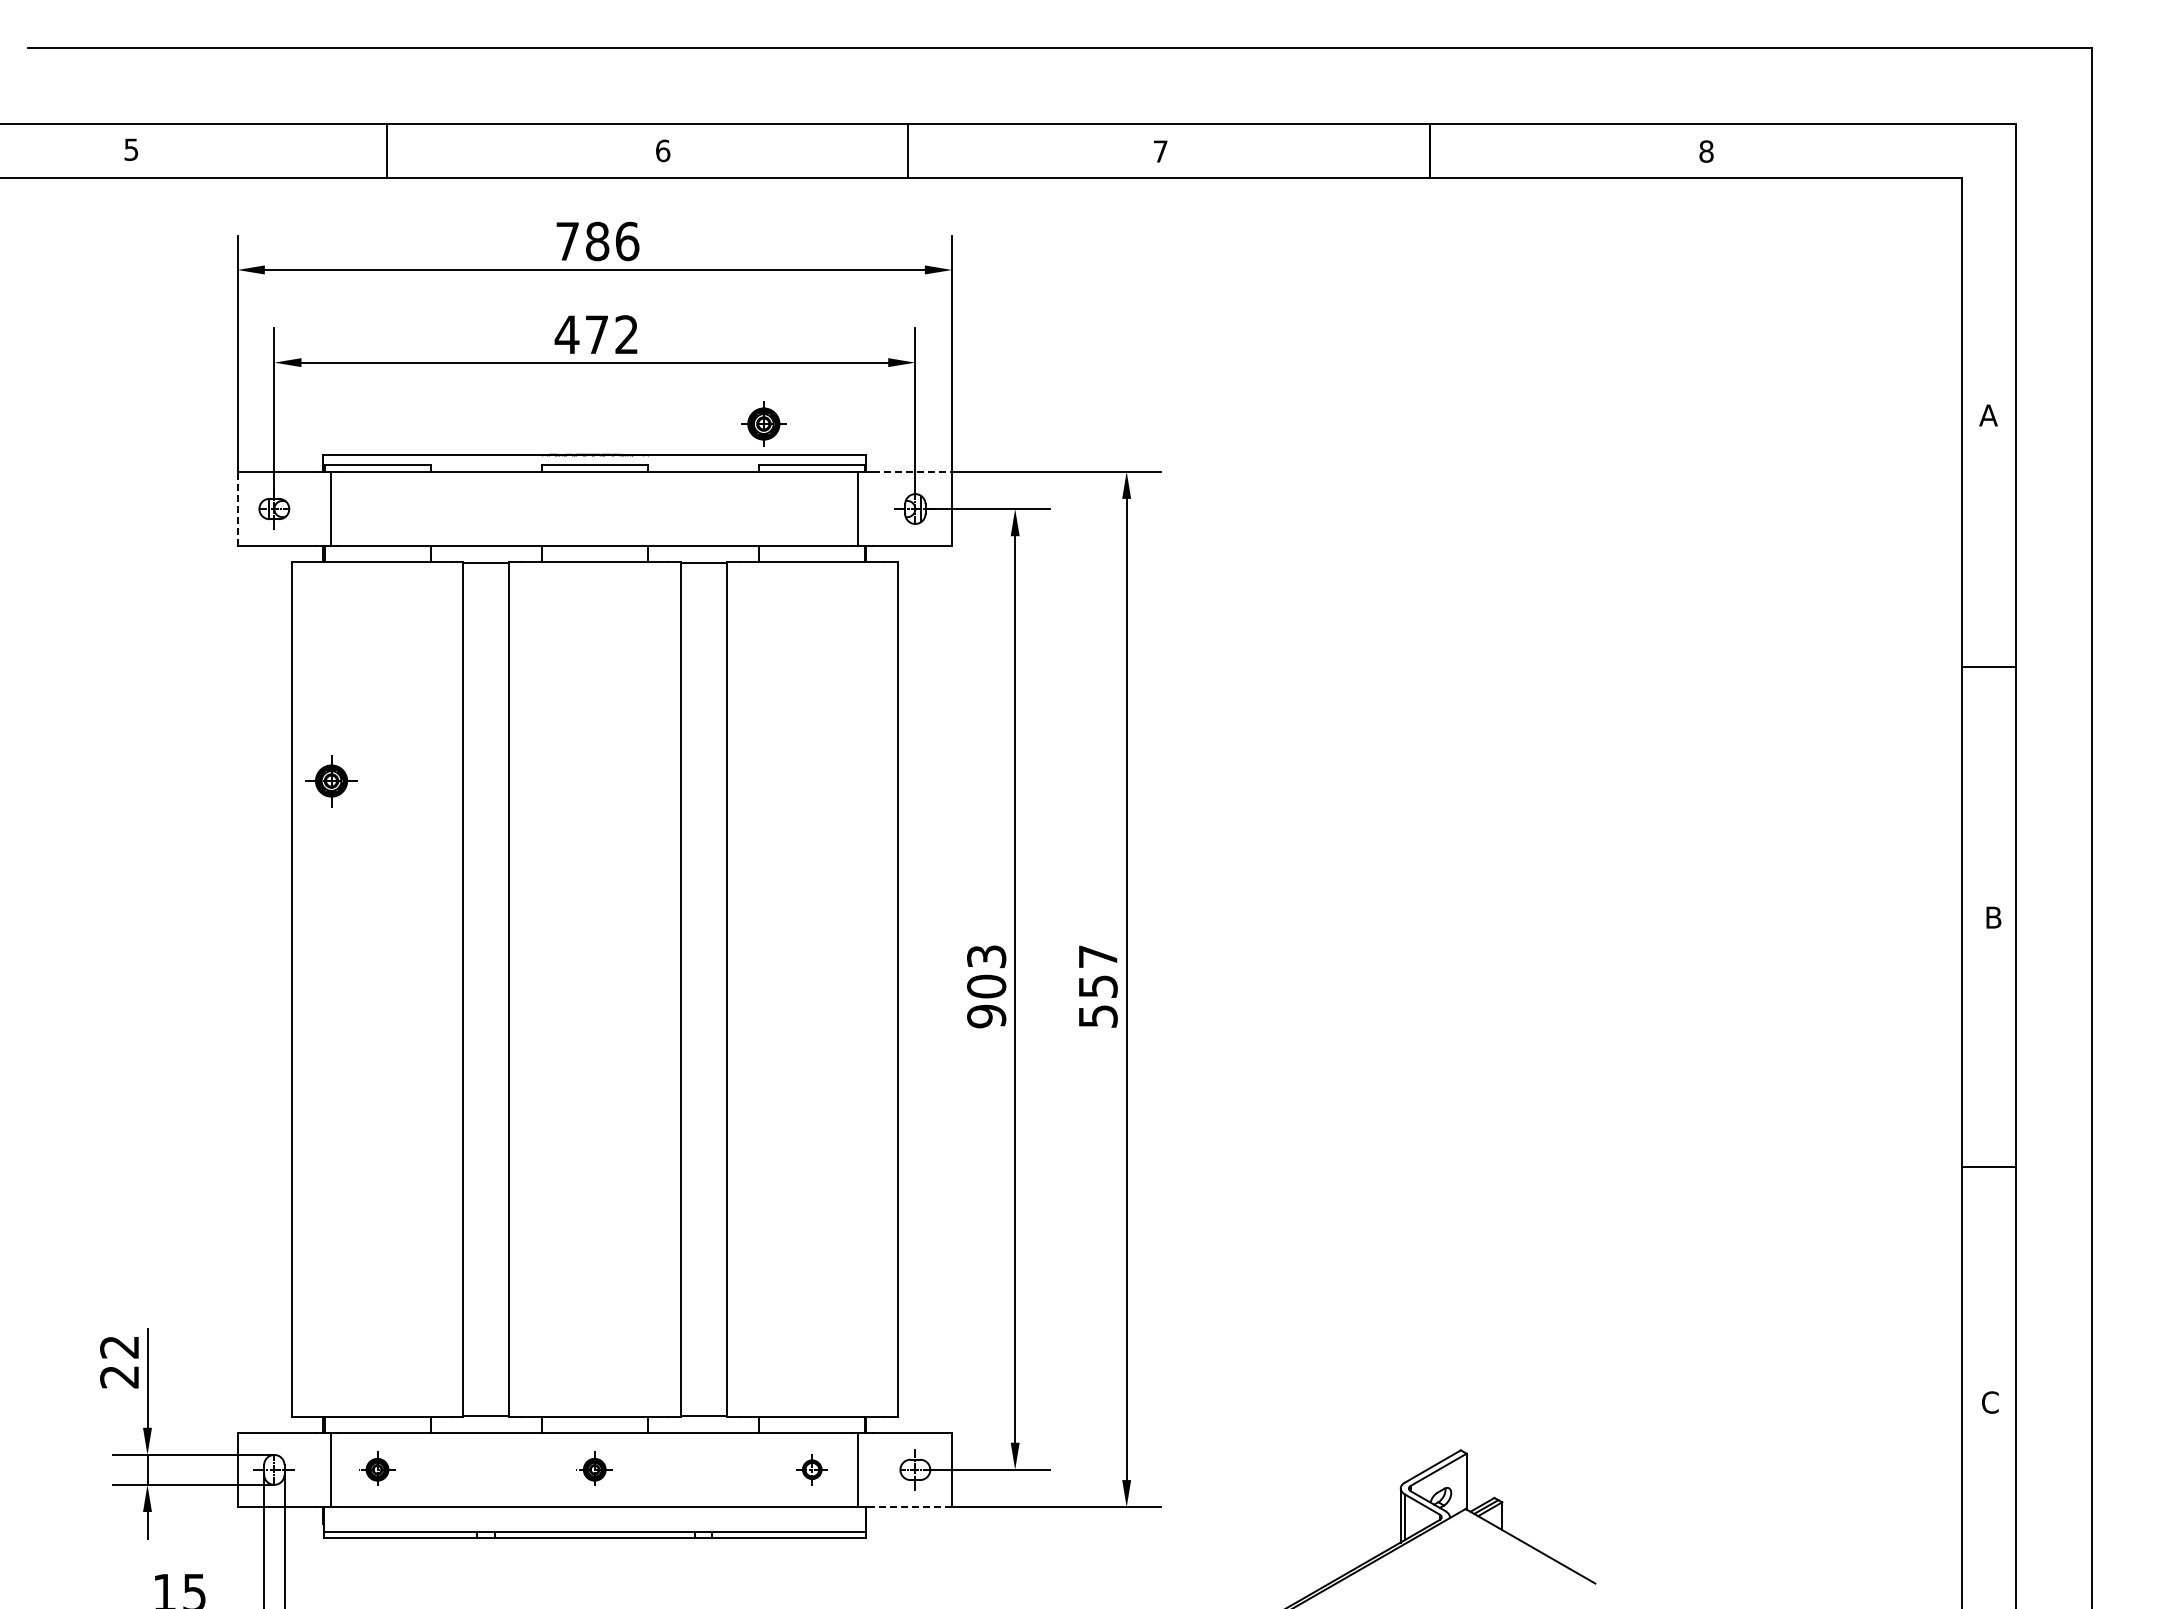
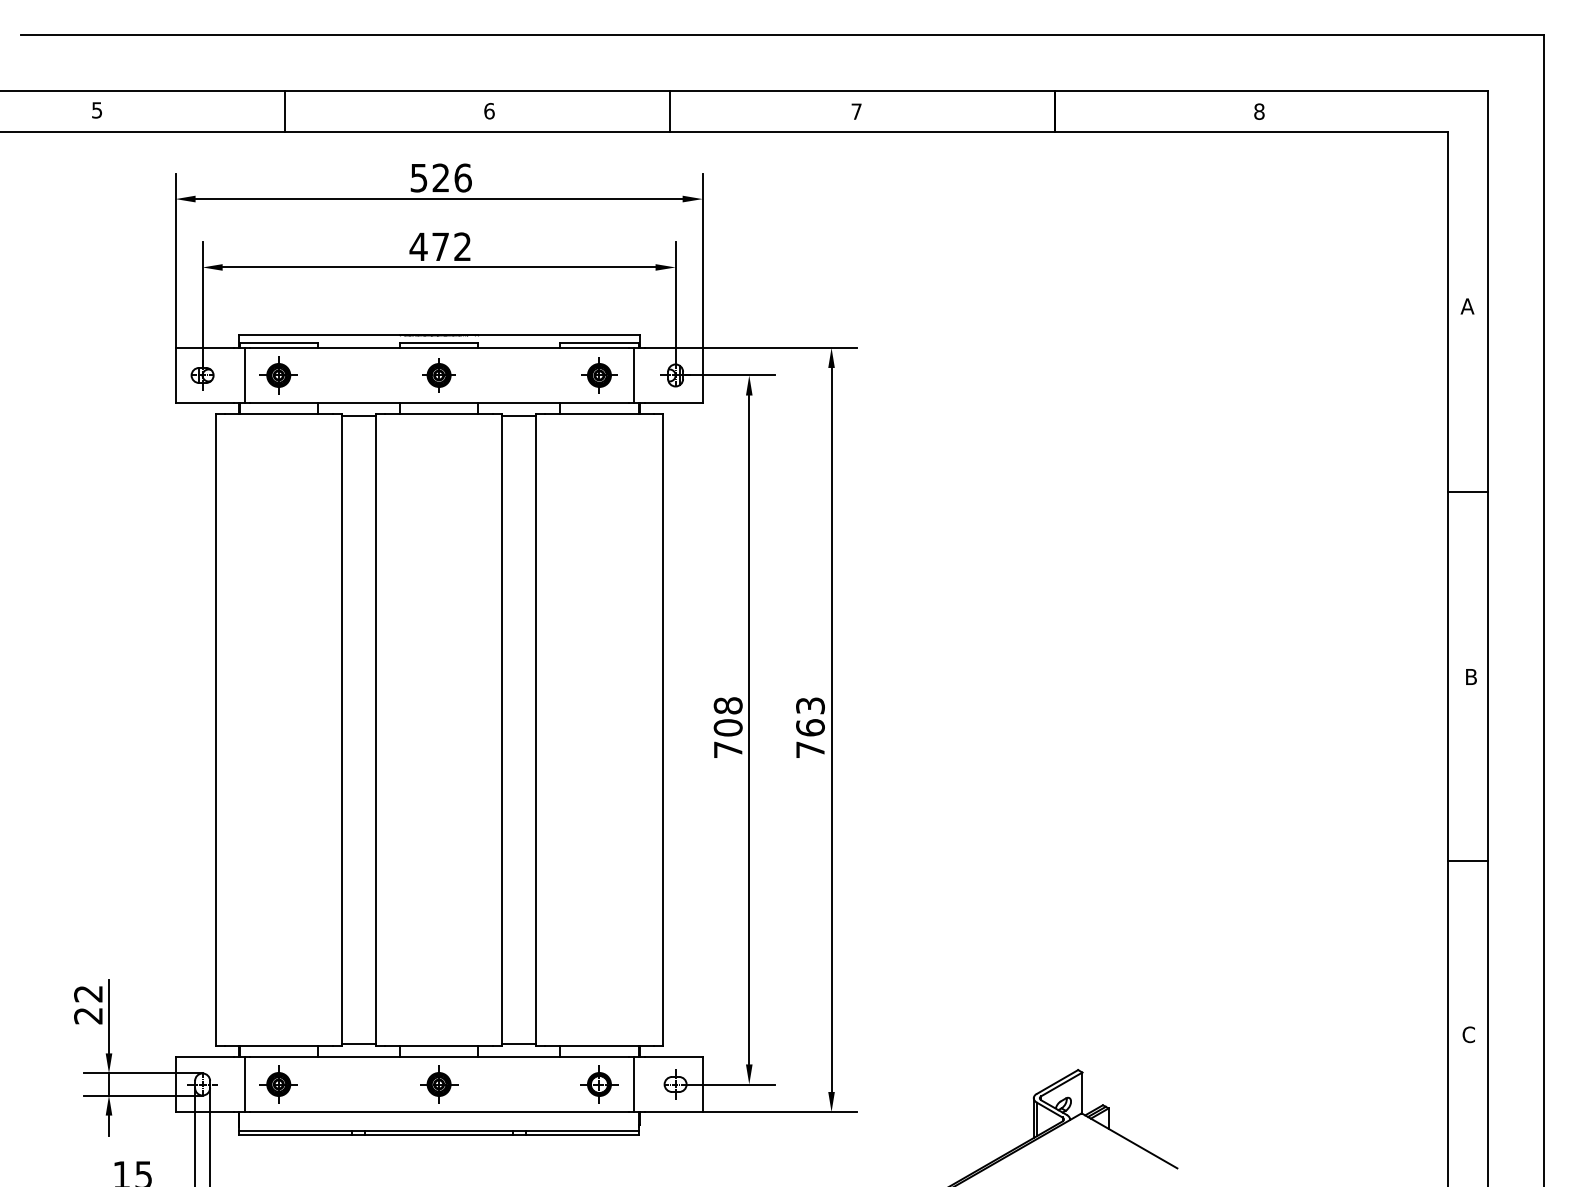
text: (582, 241) -> (430, 178), 786 -> 526
part: (763, 423) -> (438, 375), moved
line: (913, 471) -> (674, 347), dashed -> solid
line: (237, 508) -> (175, 375), dashed -> solid
part: (812, 508) -> (599, 375), added
part: (331, 781) -> (278, 375), moved
text: (986, 986) -> (728, 727), 903 -> 708
text: (1097, 986) -> (810, 727), 557 -> 763
part: (377, 1469) -> (278, 1084), size x1.43
part: (594, 1469) -> (438, 1084), size x1.43
part: (812, 1469) -> (599, 1084), size x1.67
line: (912, 1507) -> (673, 1112), dashed -> solid

